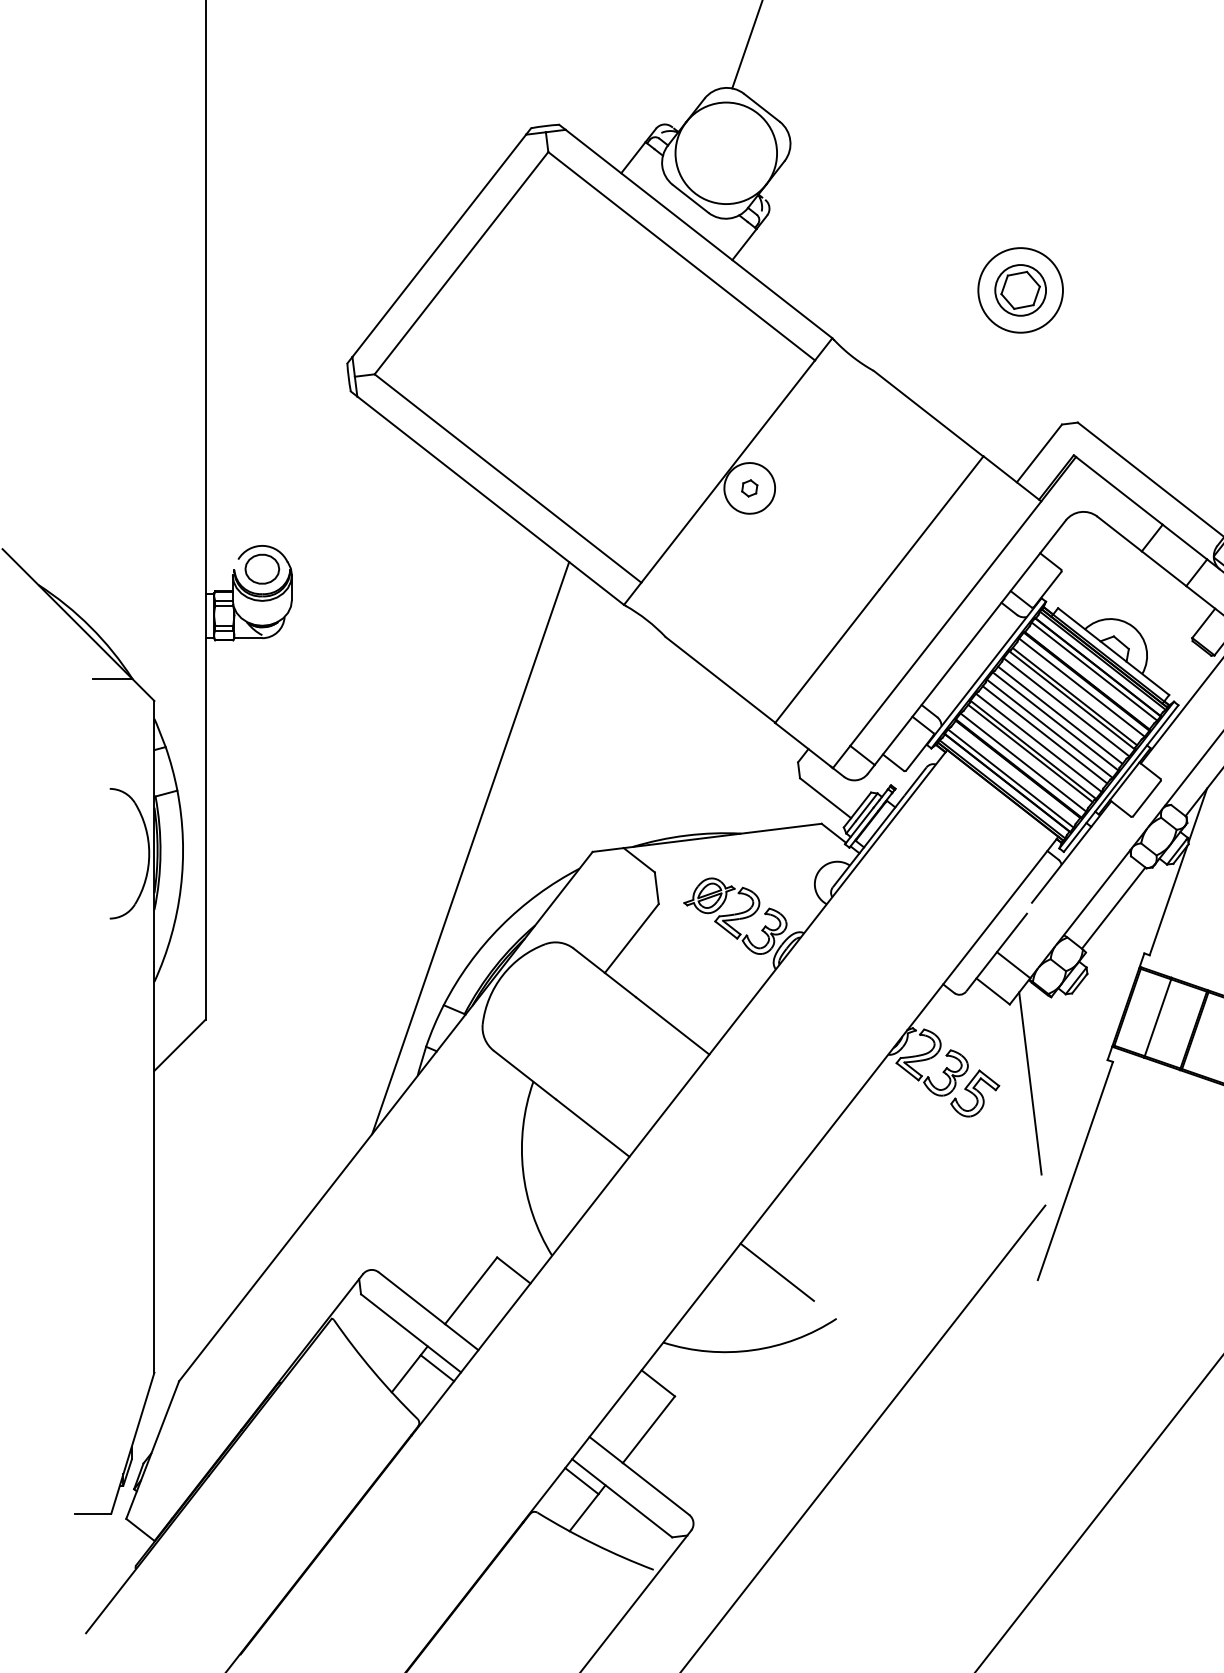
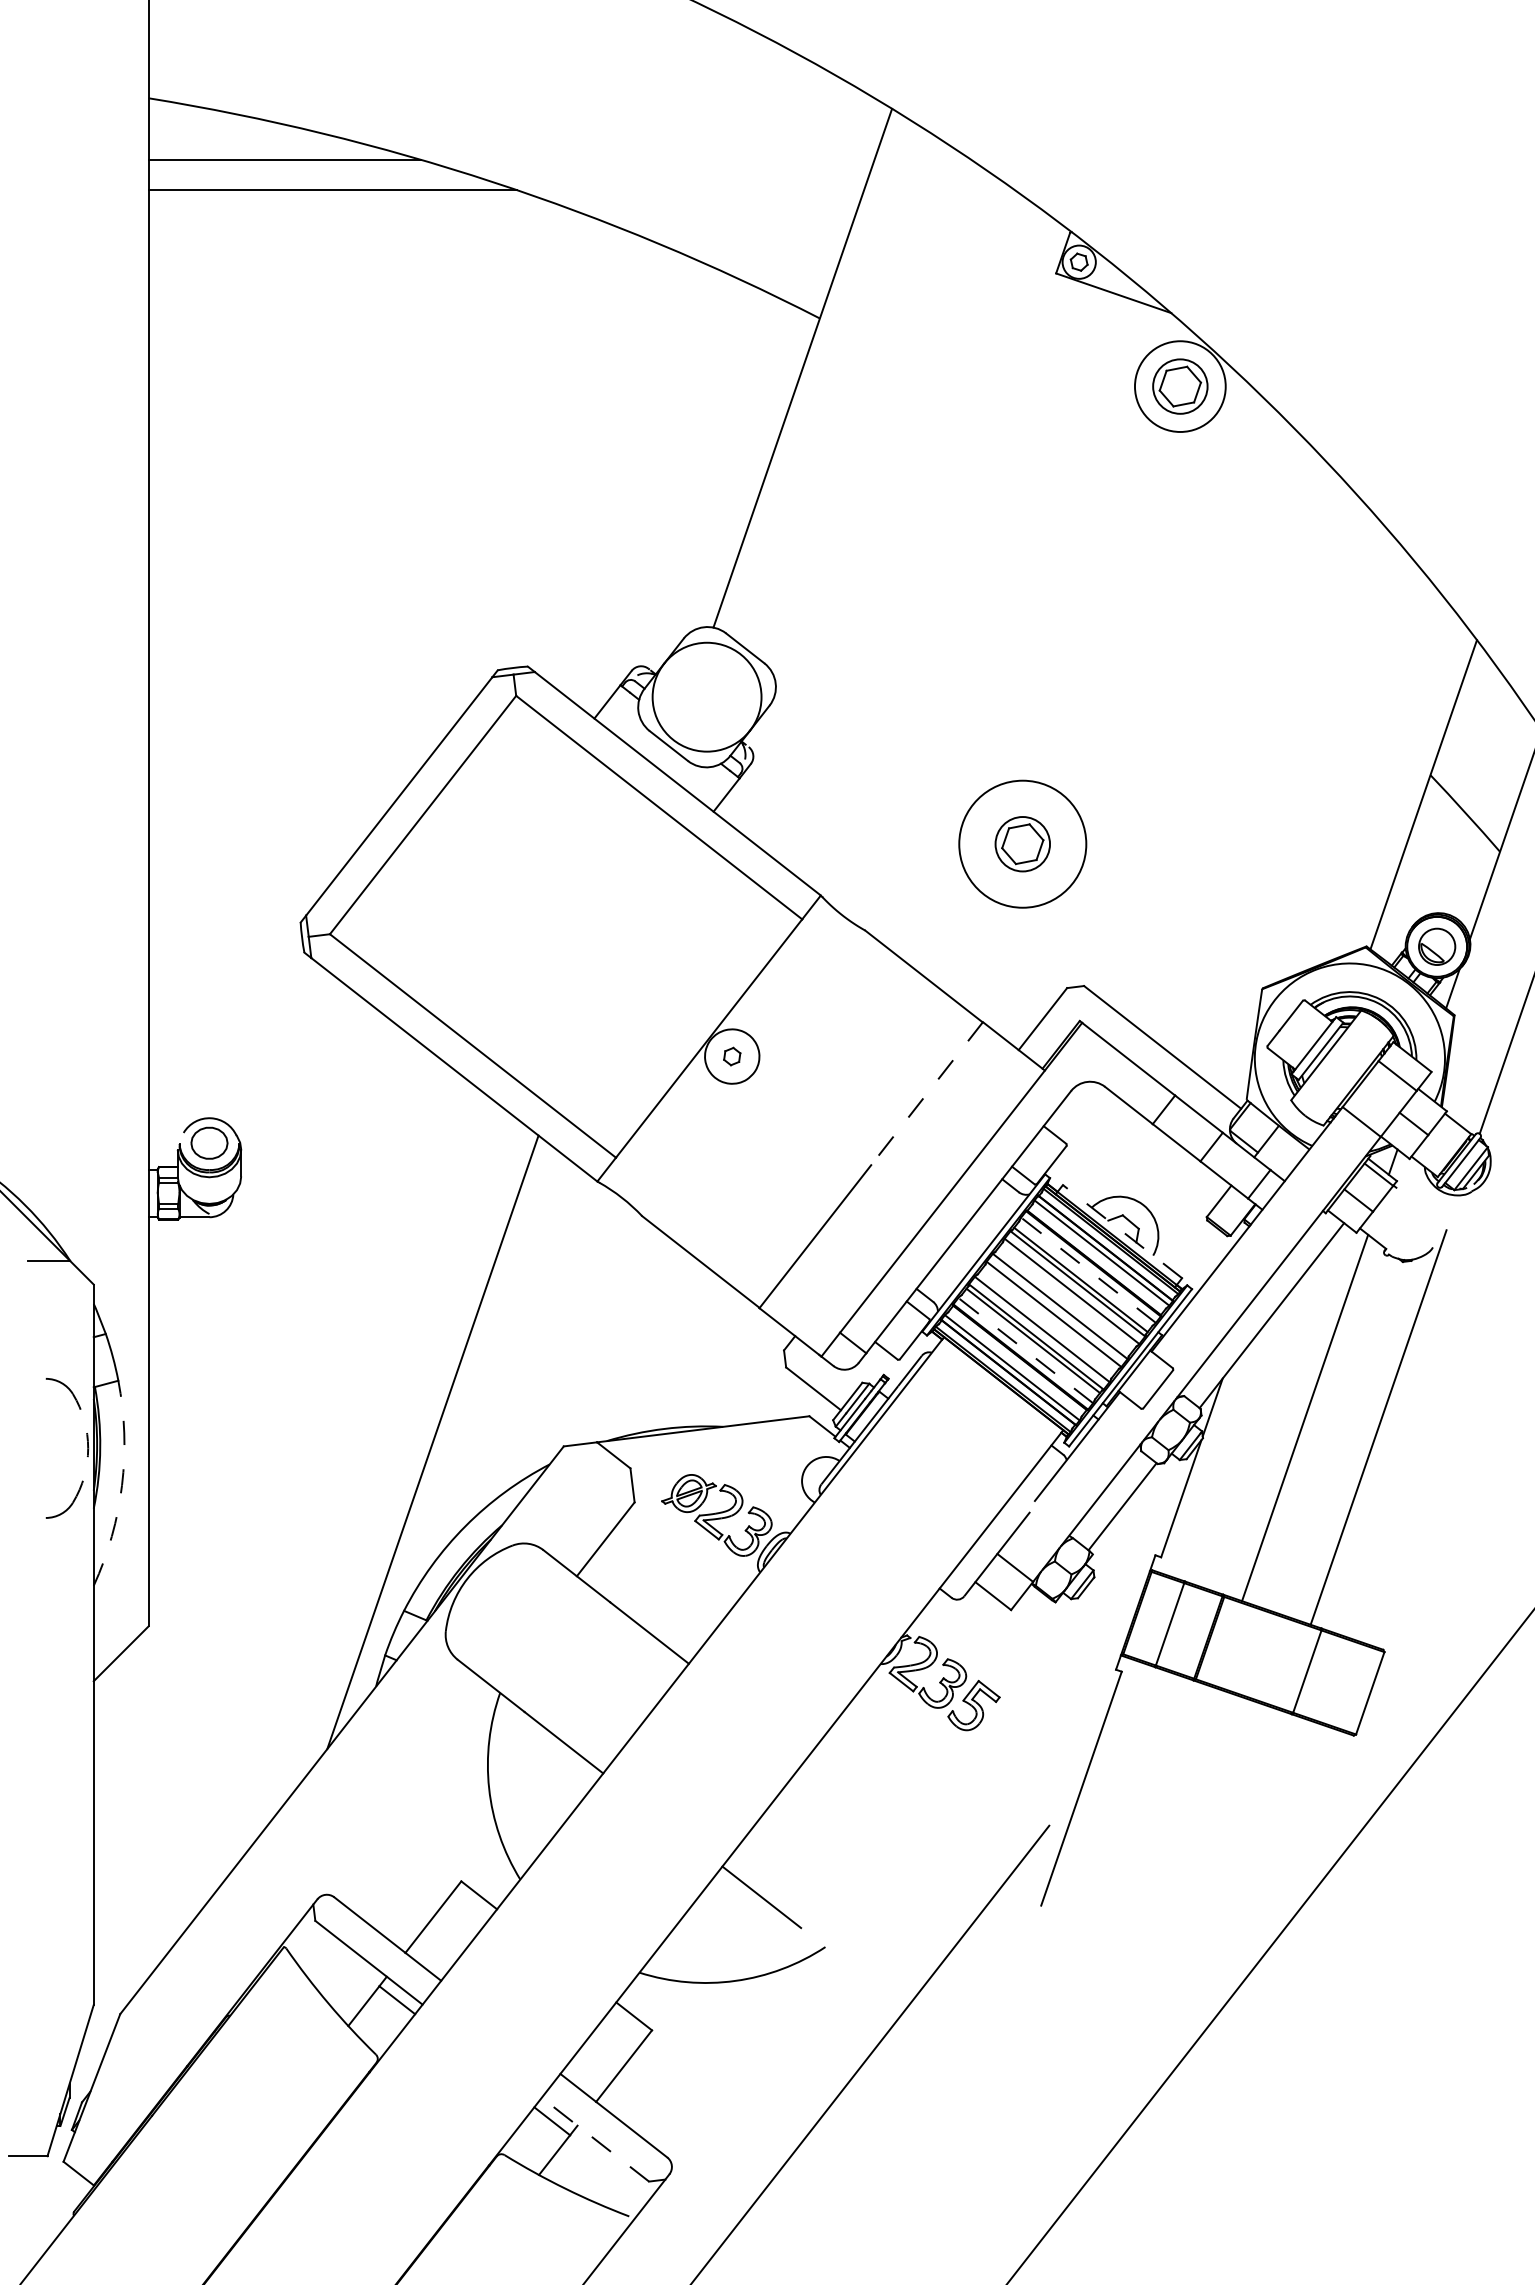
circle: (1020, 289) -> (1022, 843), size x1.4
line: (931, 522) -> (927, 1093), solid -> dashed
line: (1113, 651) -> (1122, 1231), solid -> dashed
line: (1081, 687) -> (1088, 1270), solid -> dashed
line: (1060, 714) -> (1065, 1299), removed
line: (1044, 734) -> (1048, 1320), removed
line: (1023, 762) -> (1025, 1350), solid -> dashed
arc: (149, 853) -> (88, 1448), solid -> dashed
arc: (181, 888) -> (122, 1485), solid -> dashed
line: (1030, 1083) -> (1033, 1694), removed
line: (622, 1498) -> (595, 2139), solid -> dashed

